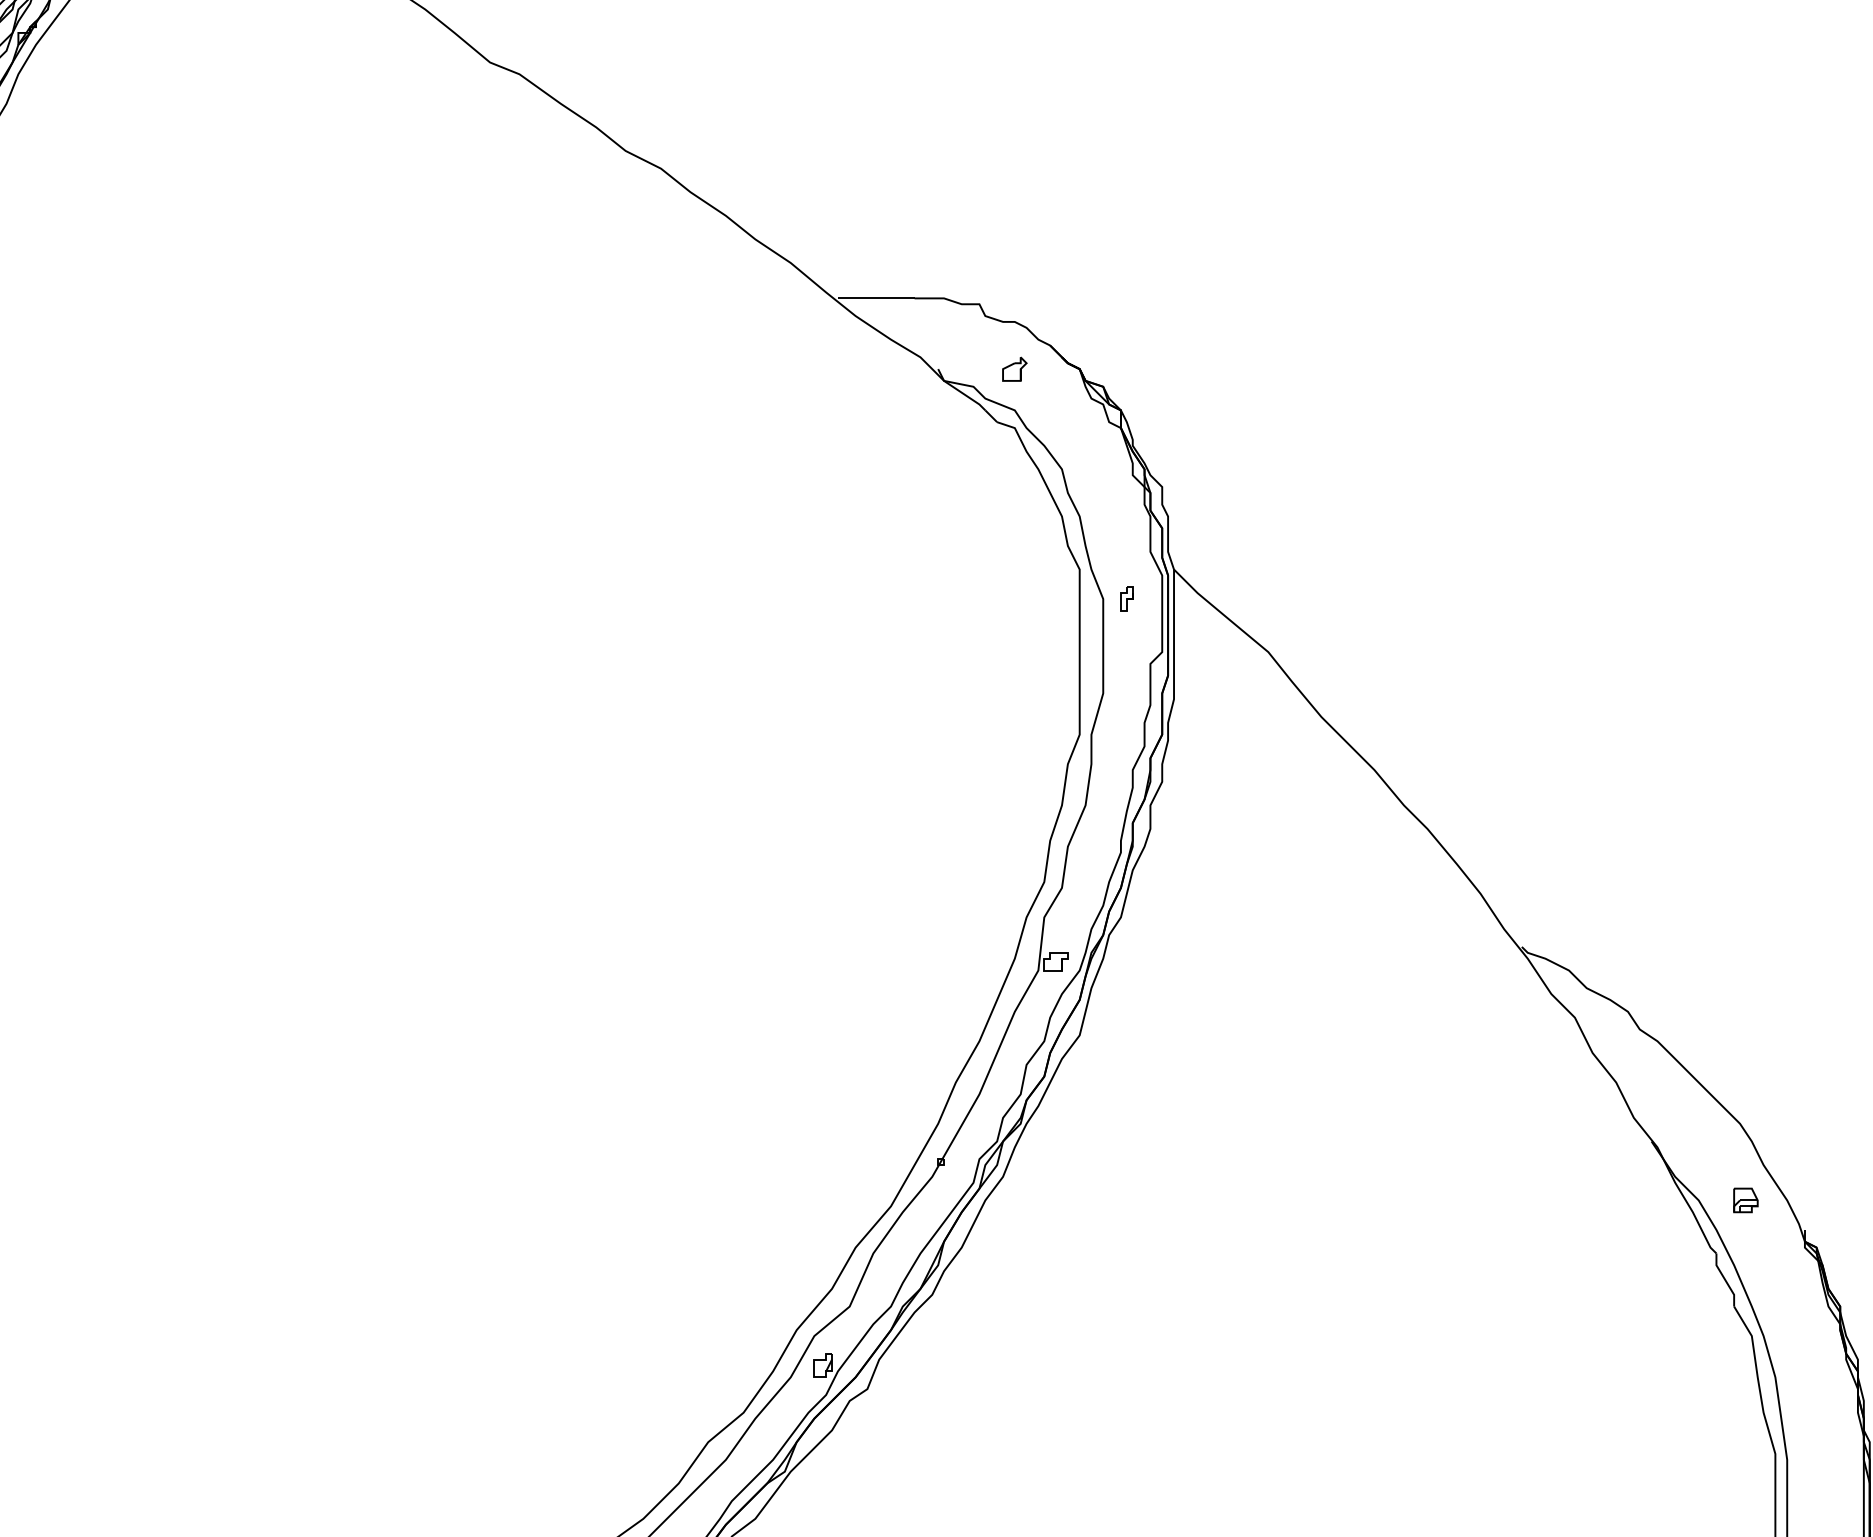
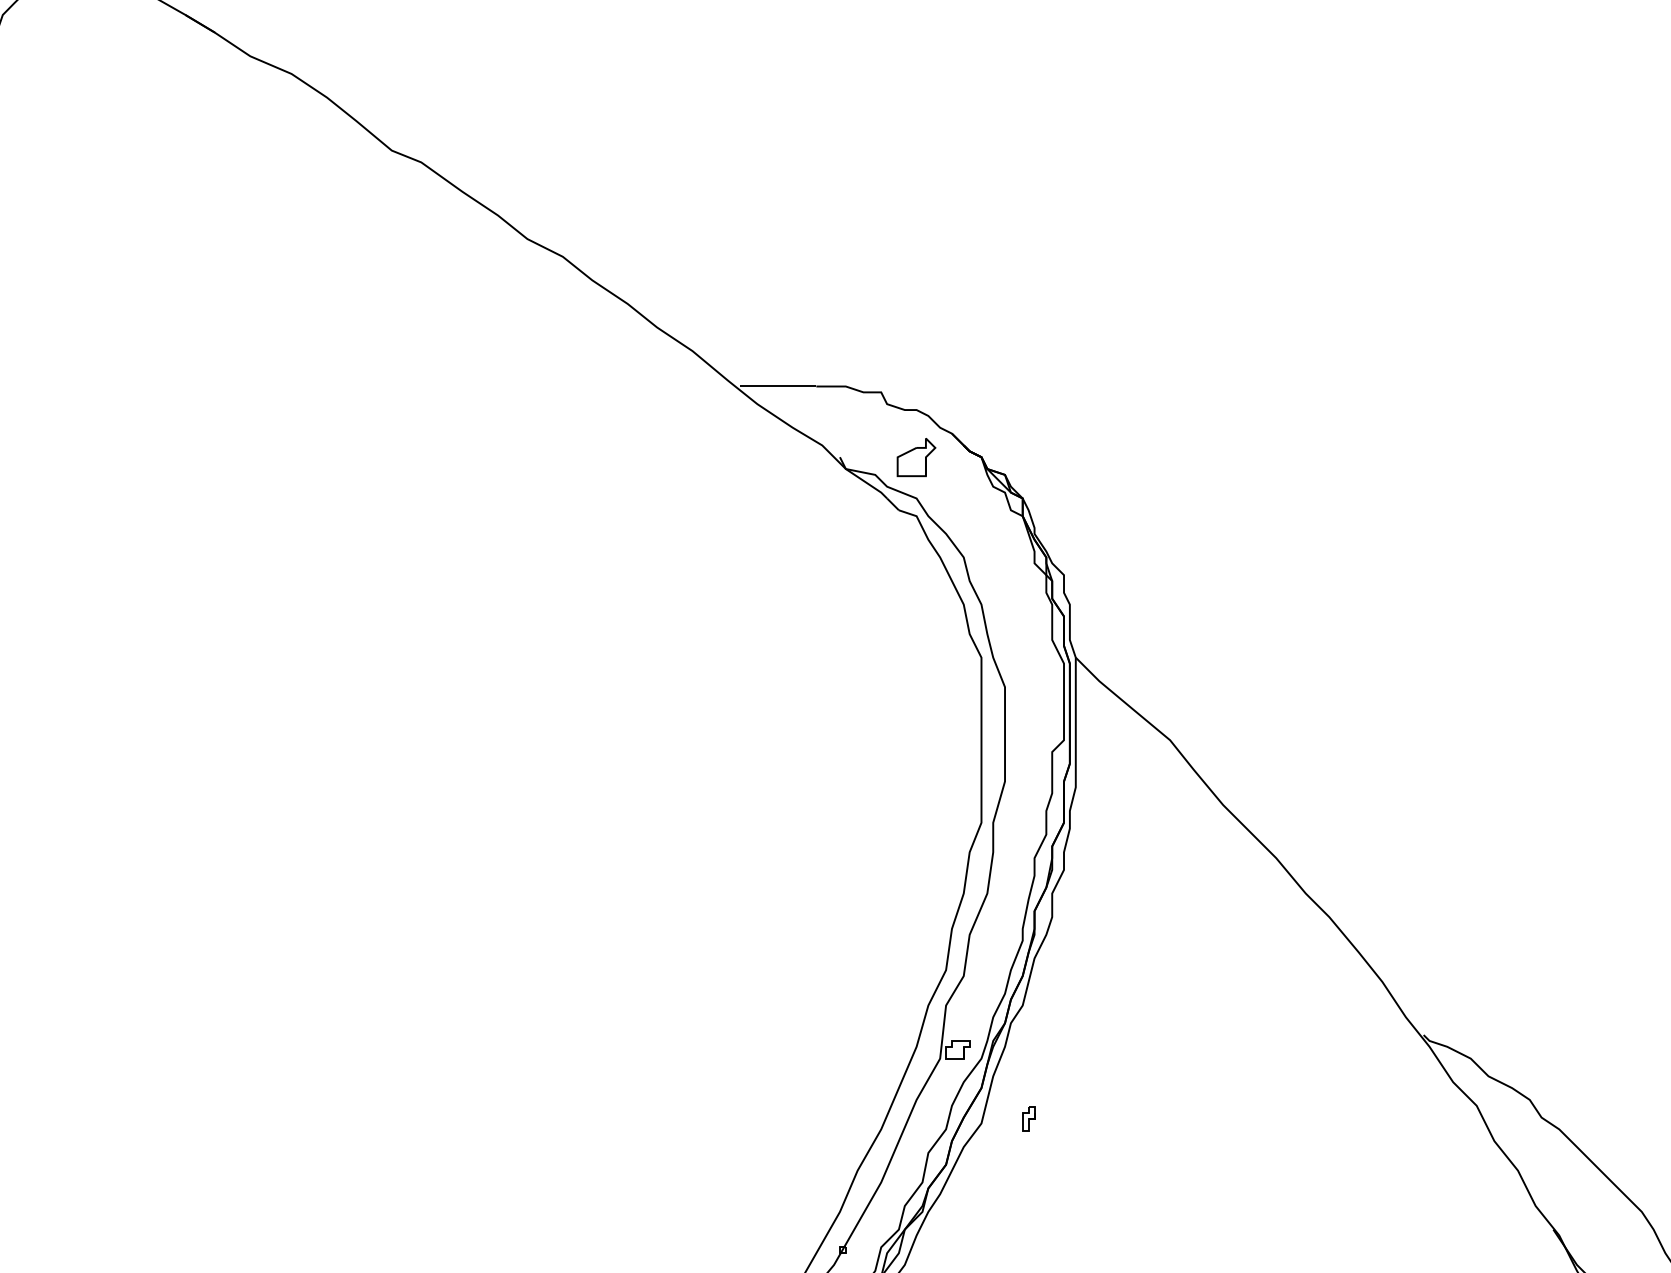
part: (1014, 368) -> (916, 456), size x1.6
part: (1126, 598) -> (1028, 1118), moved

